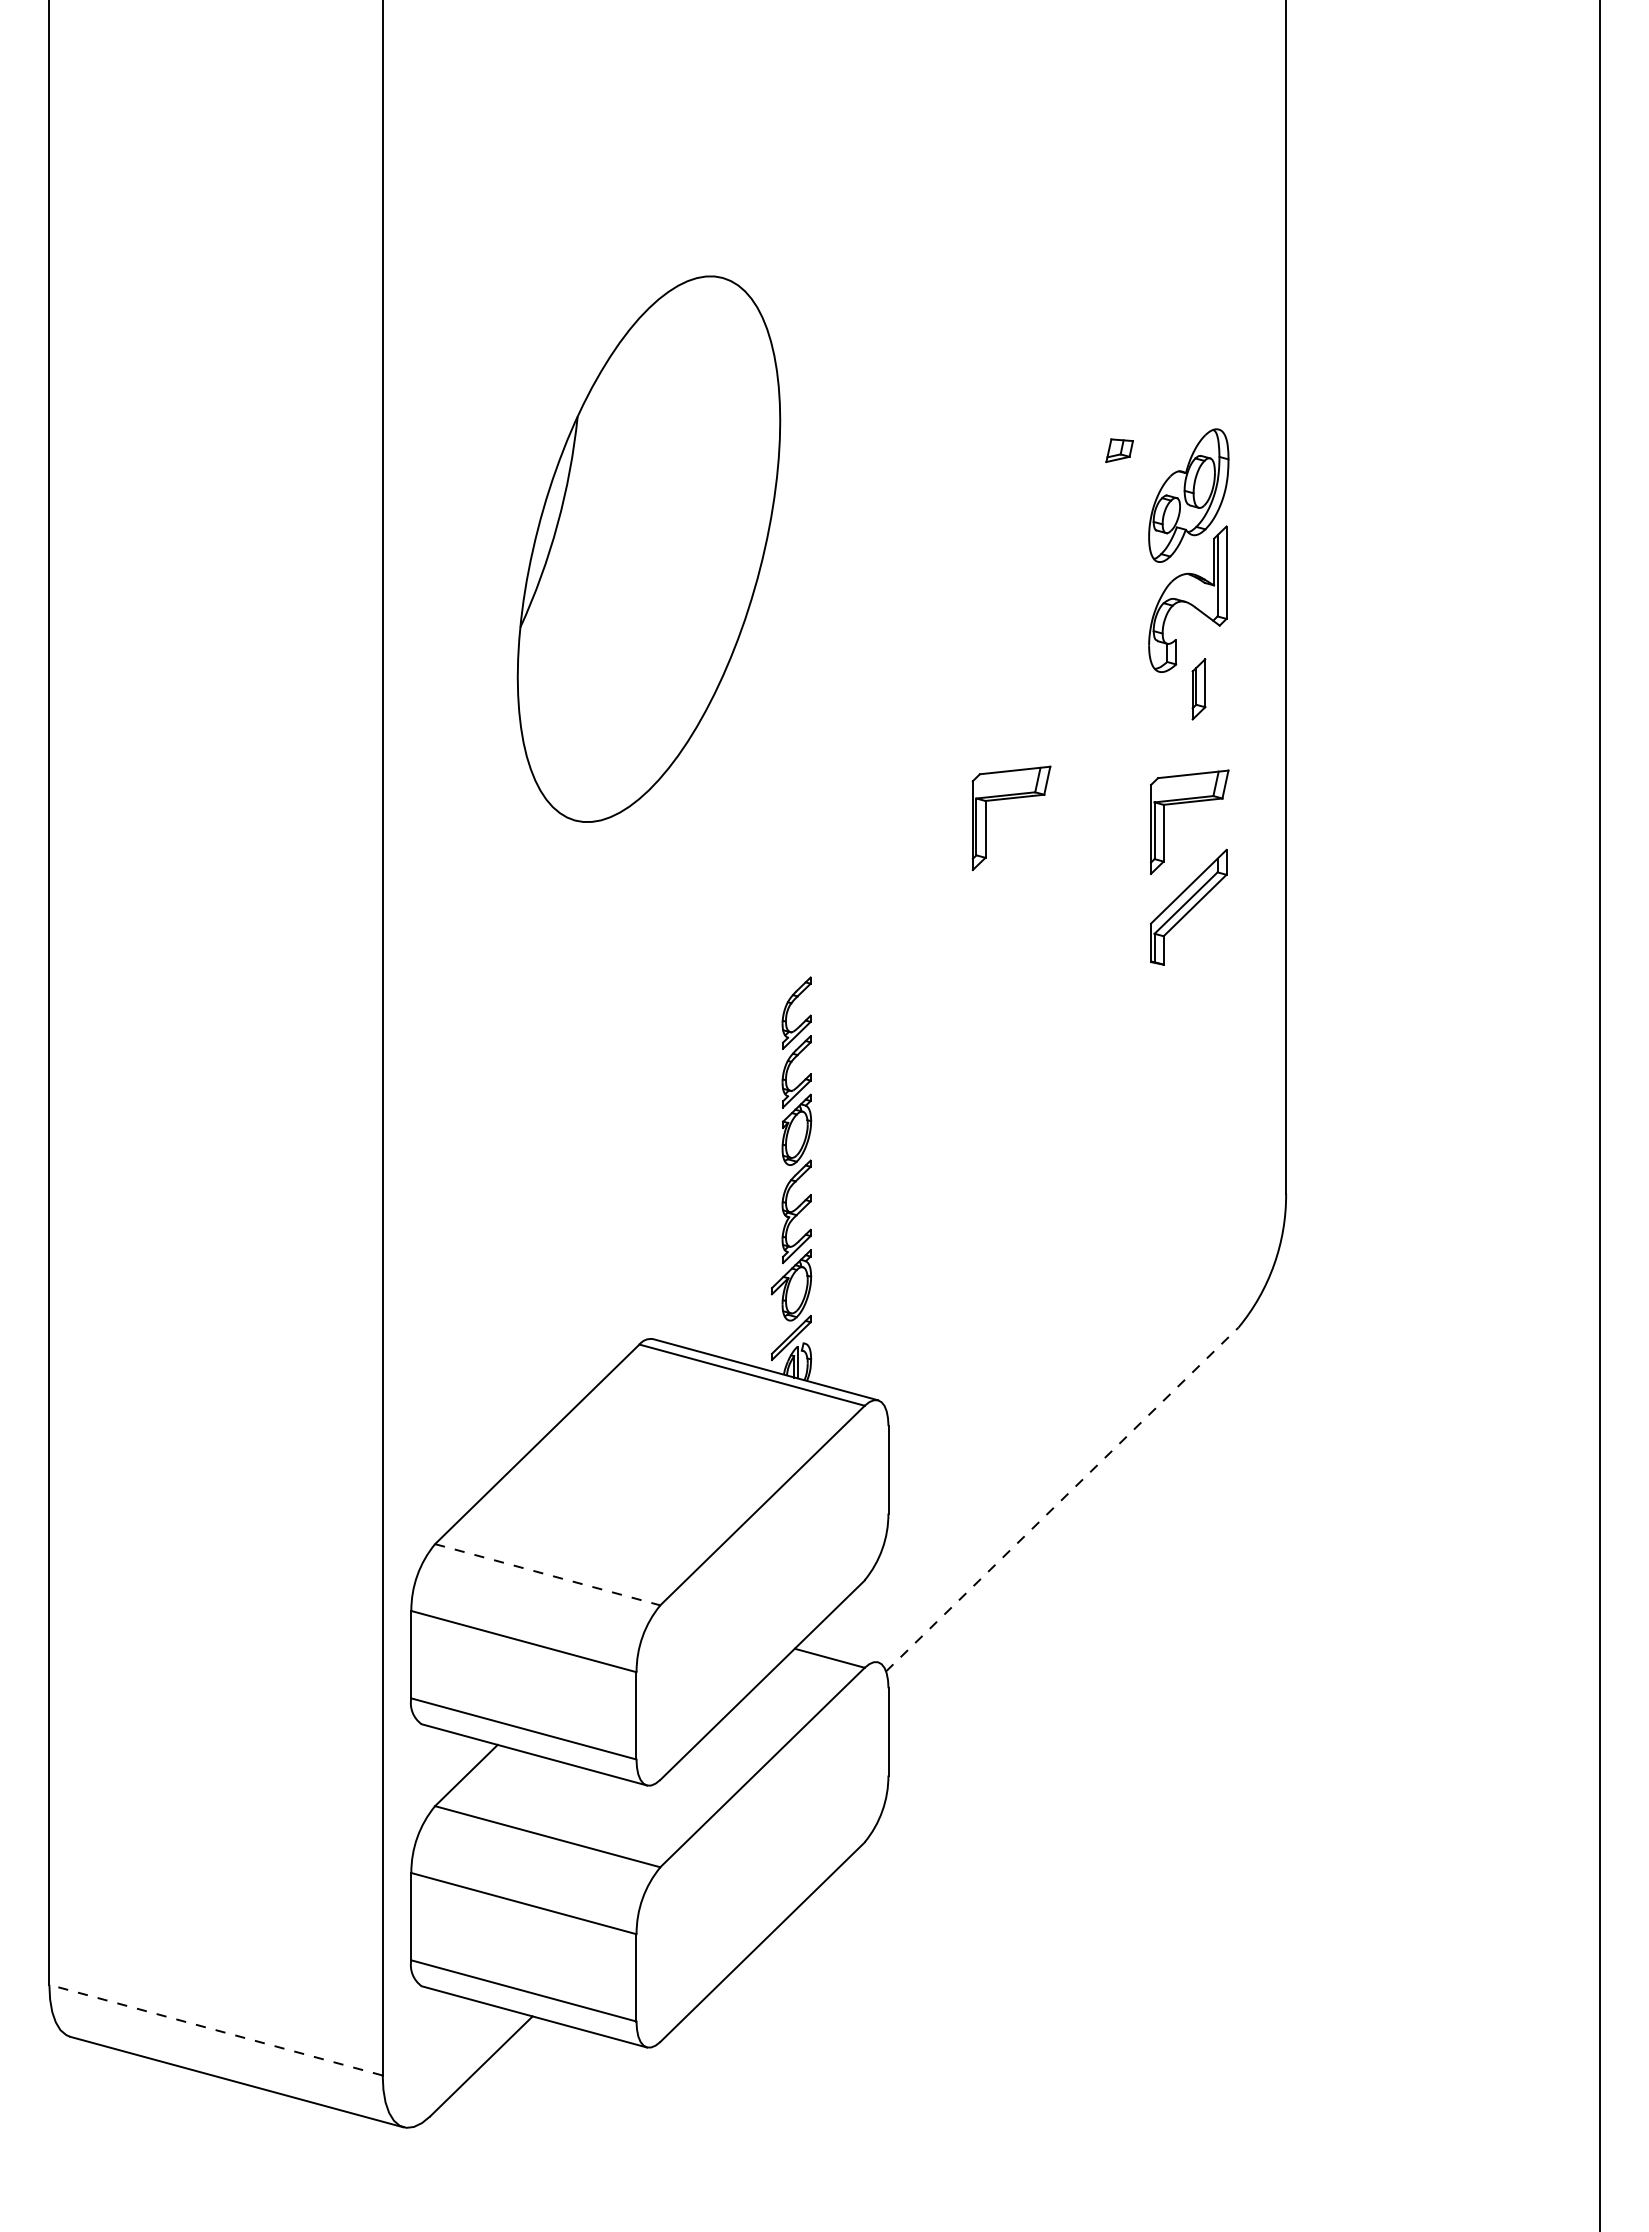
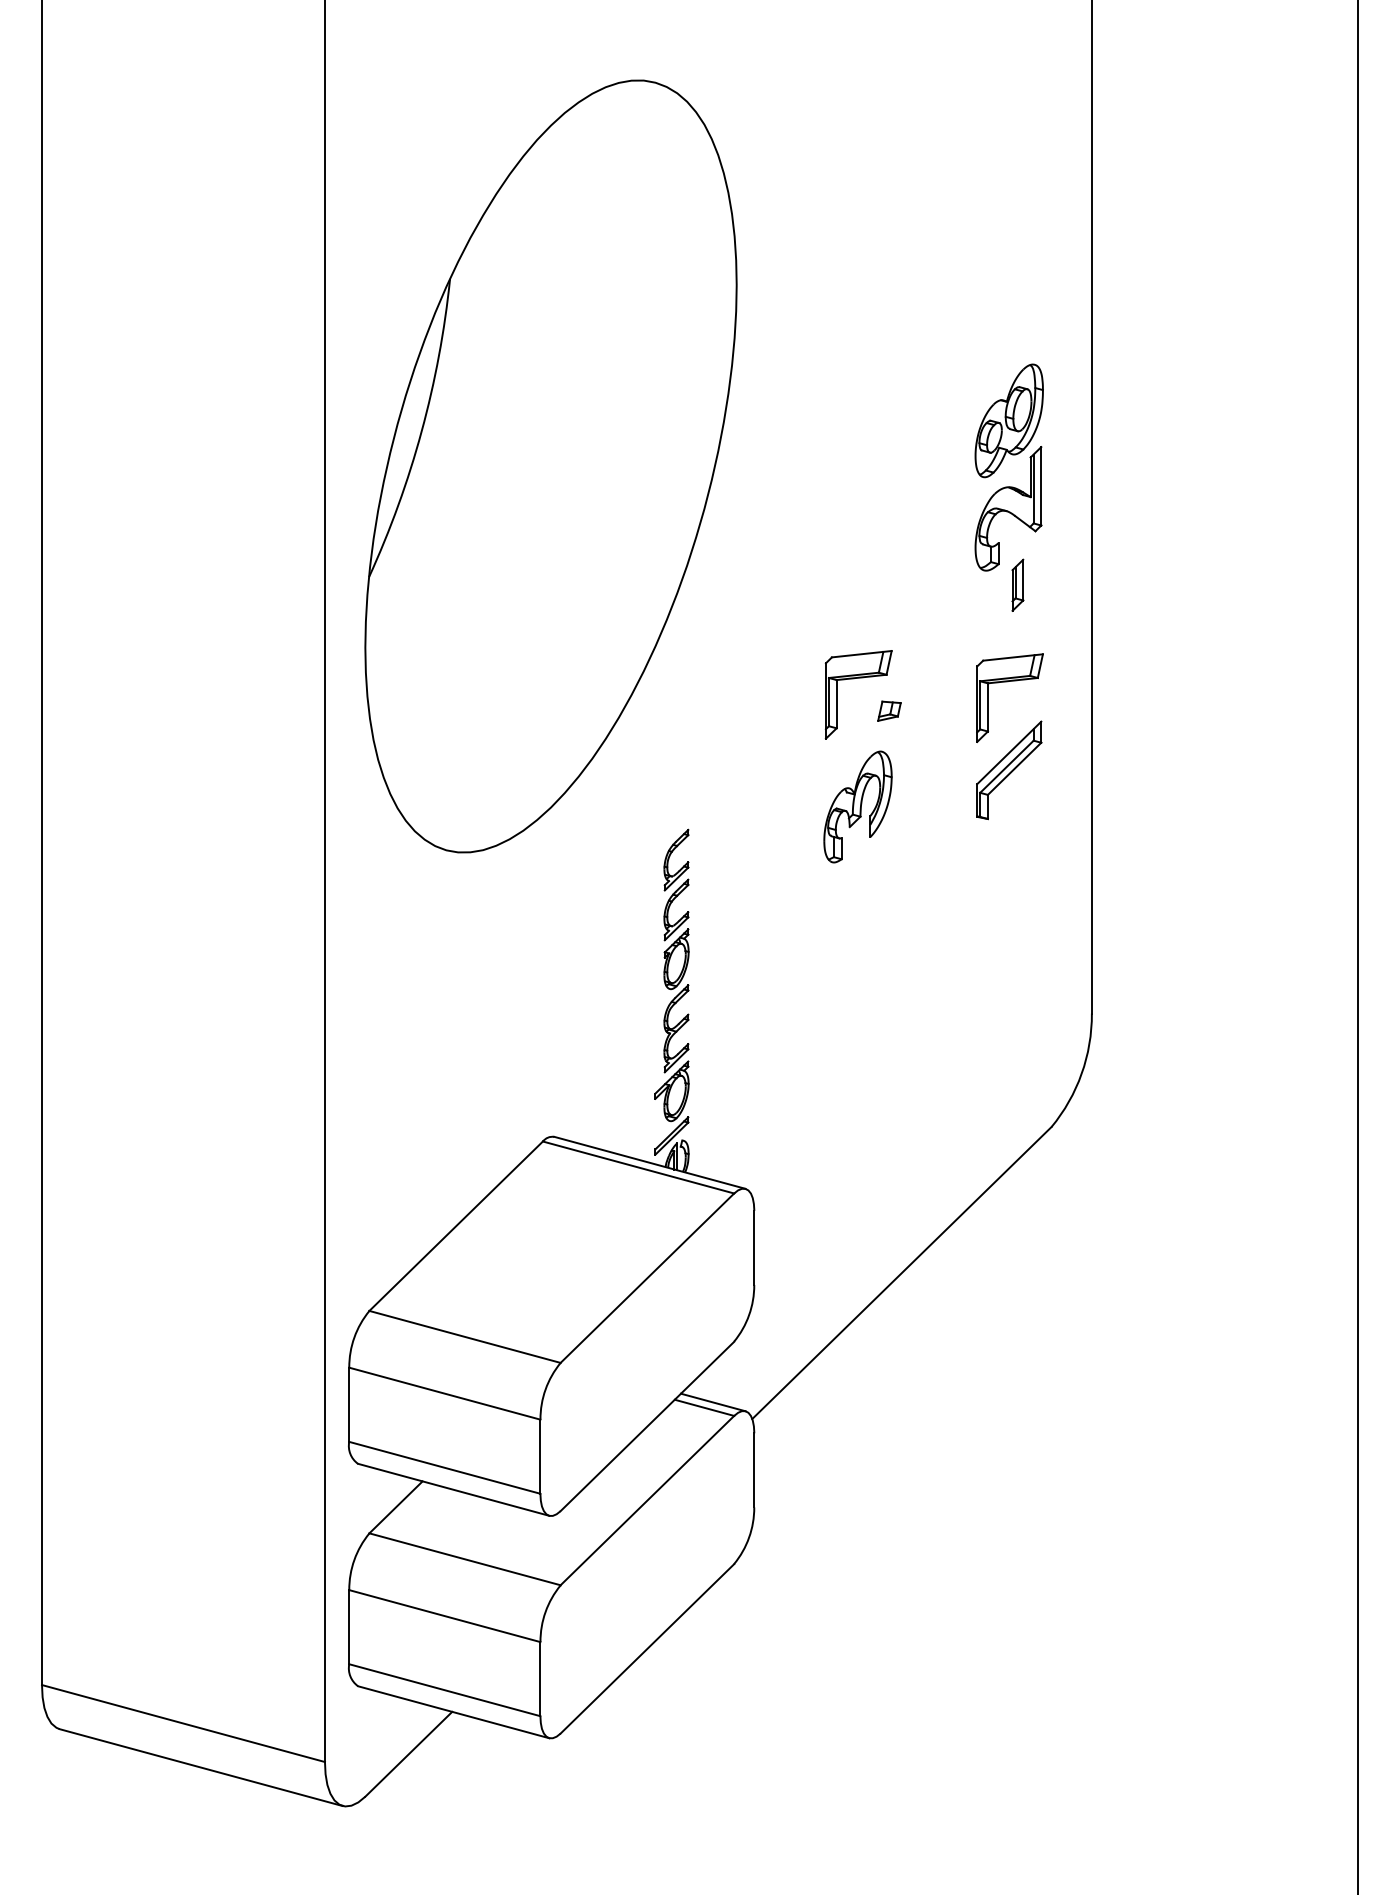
part: (1119, 450) -> (889, 711), moved
part: (648, 548) -> (550, 465), size x1.67
part: (1010, 950) -> (857, 807), added
line: (1062, 1499) -> (902, 1273), dashed -> solid
line: (547, 1574) -> (464, 1336), dashed -> solid
line: (840, 1651) -> (713, 1402), added
line: (216, 2030) -> (183, 1723), dashed -> solid

